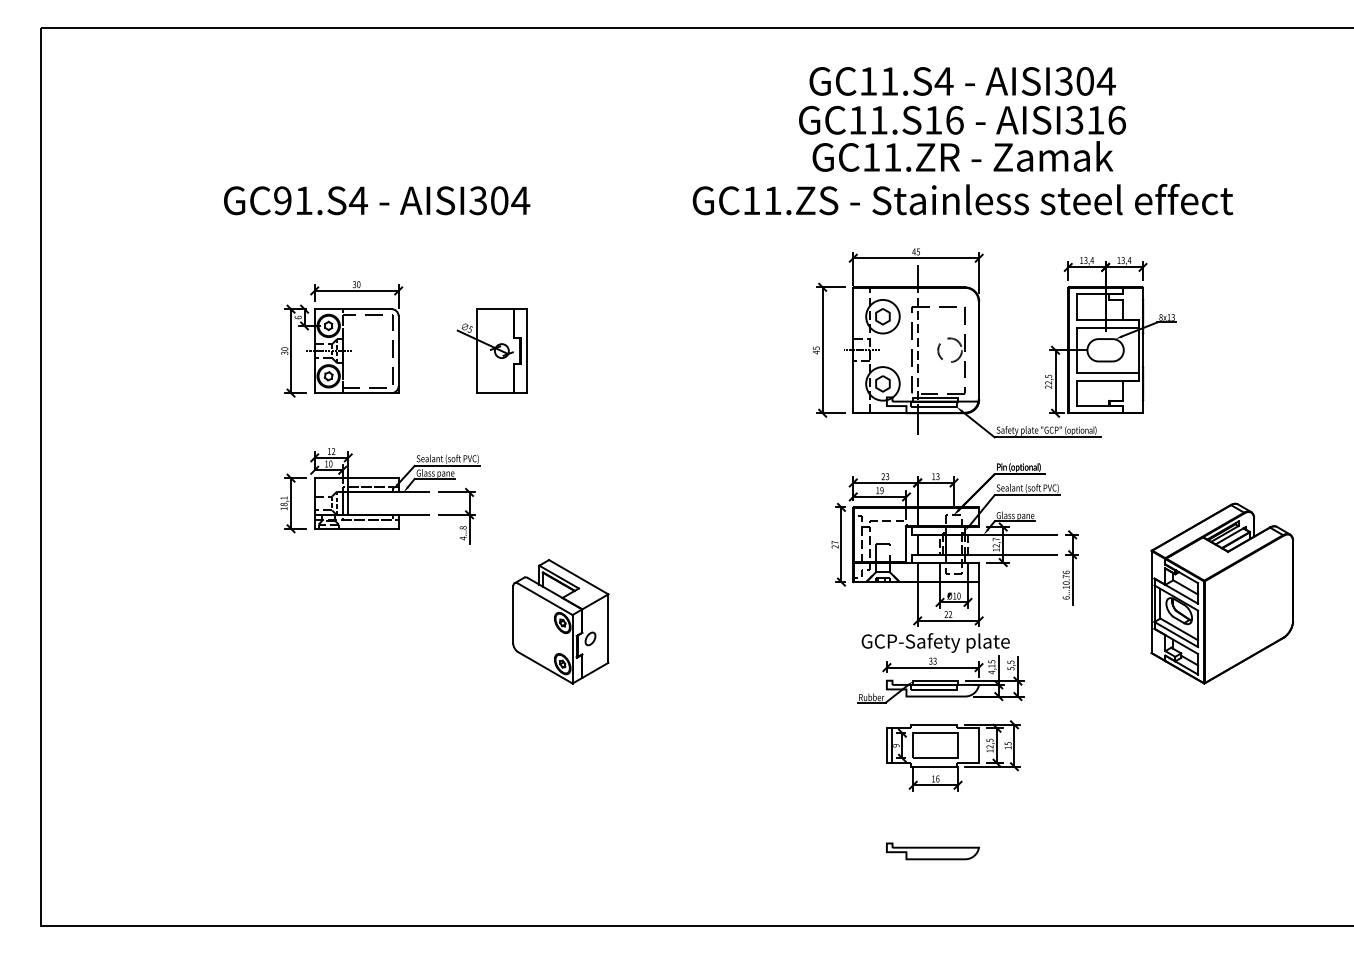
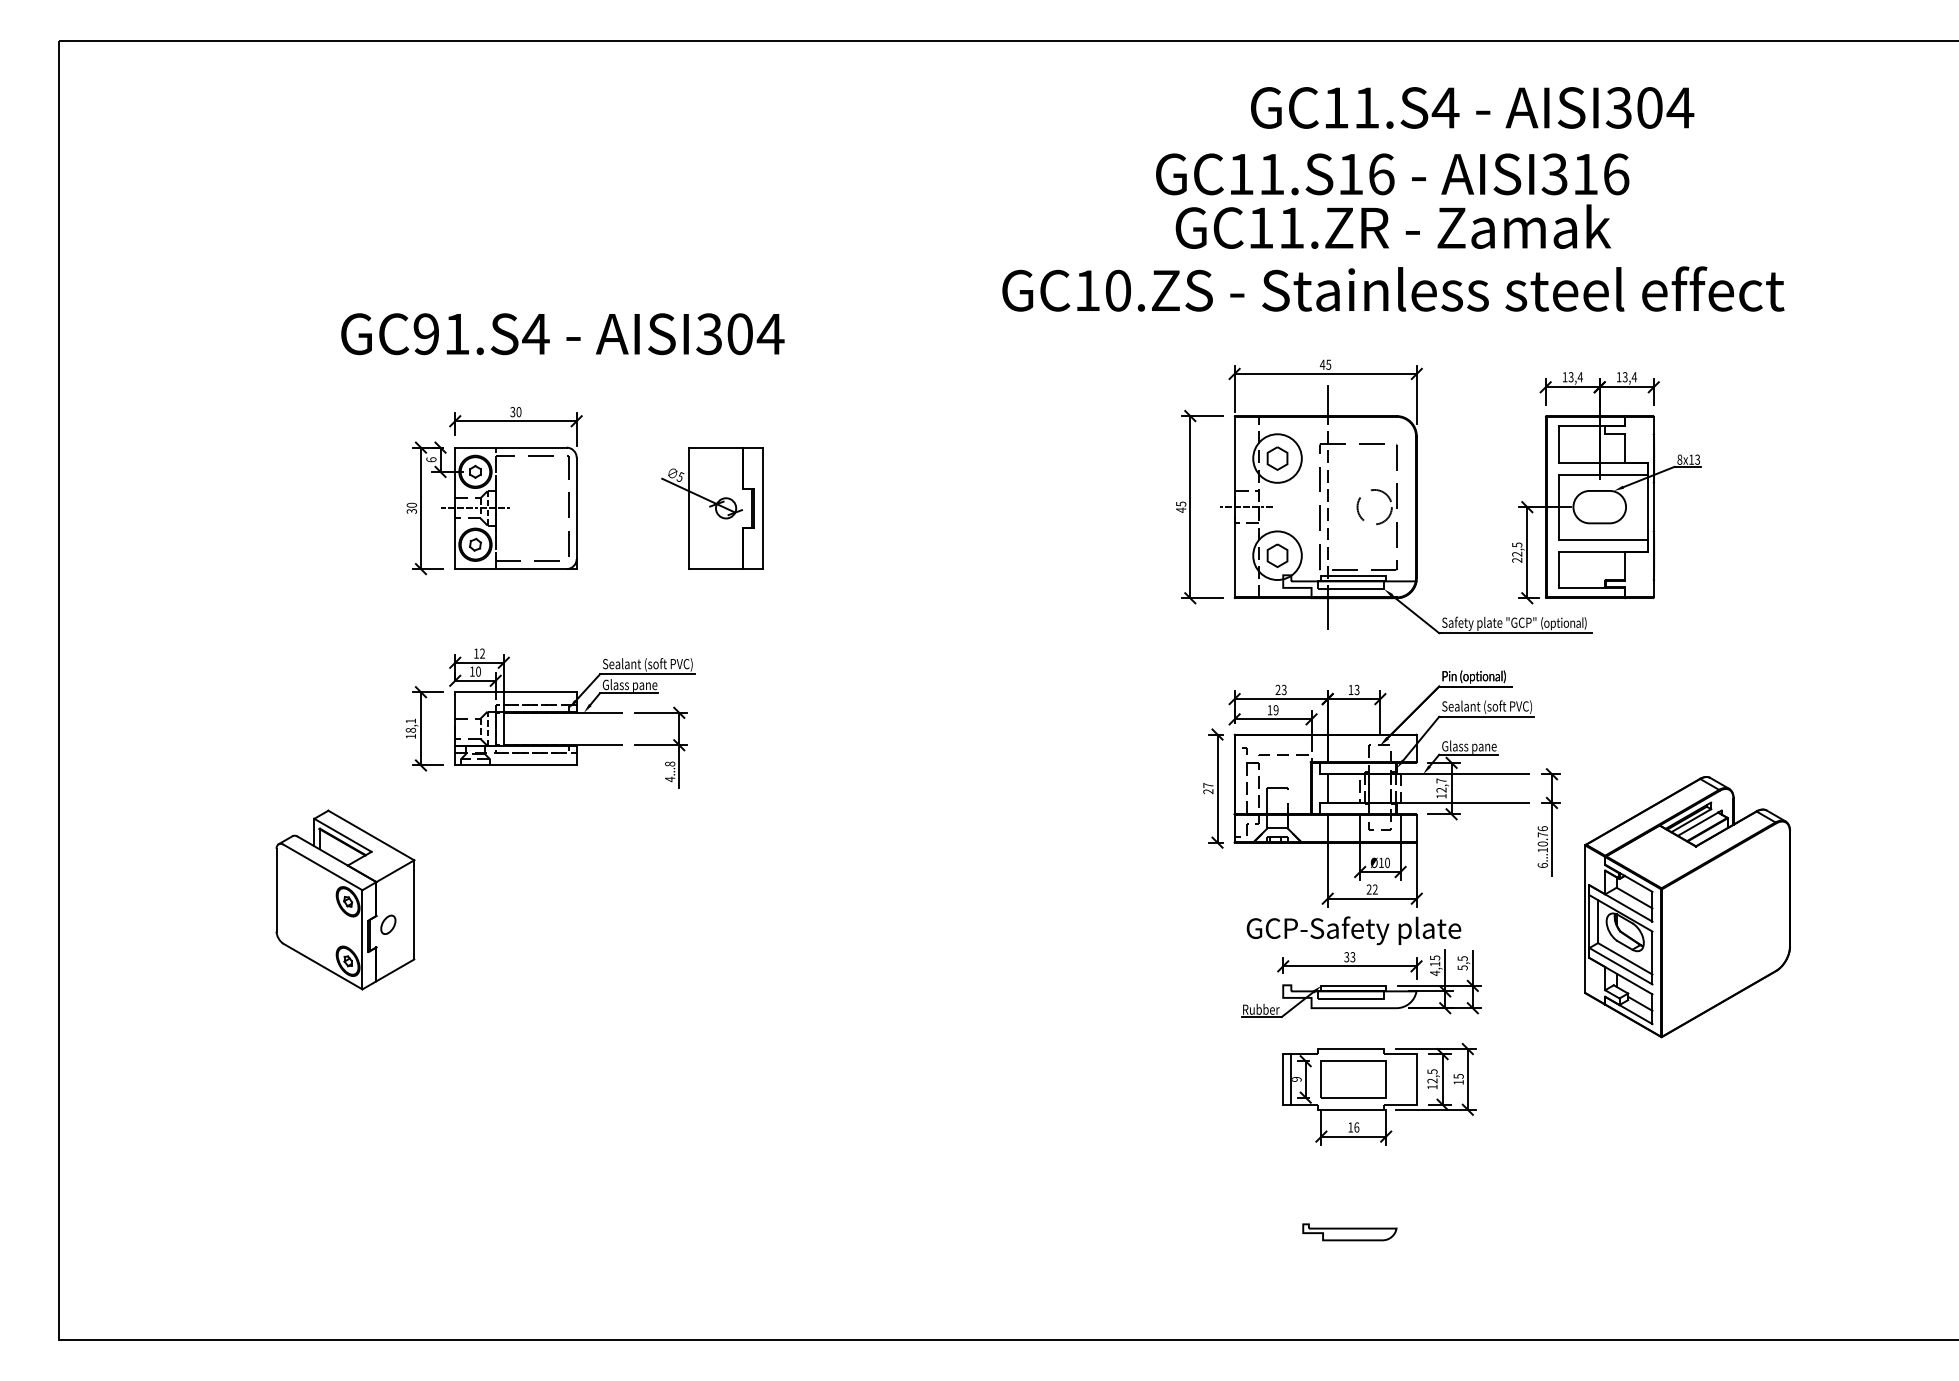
text: (962, 81) -> (1472, 108), moved
text: (377, 200) -> (563, 333), moved
text: (772, 200) -> (1117, 290), GC11.ZS -> GC10.ZS
part: (1222, 593) -> (1687, 906), moved
part: (560, 621) -> (344, 899), moved
part: (932, 851) -> (1349, 1232), size x0.7

